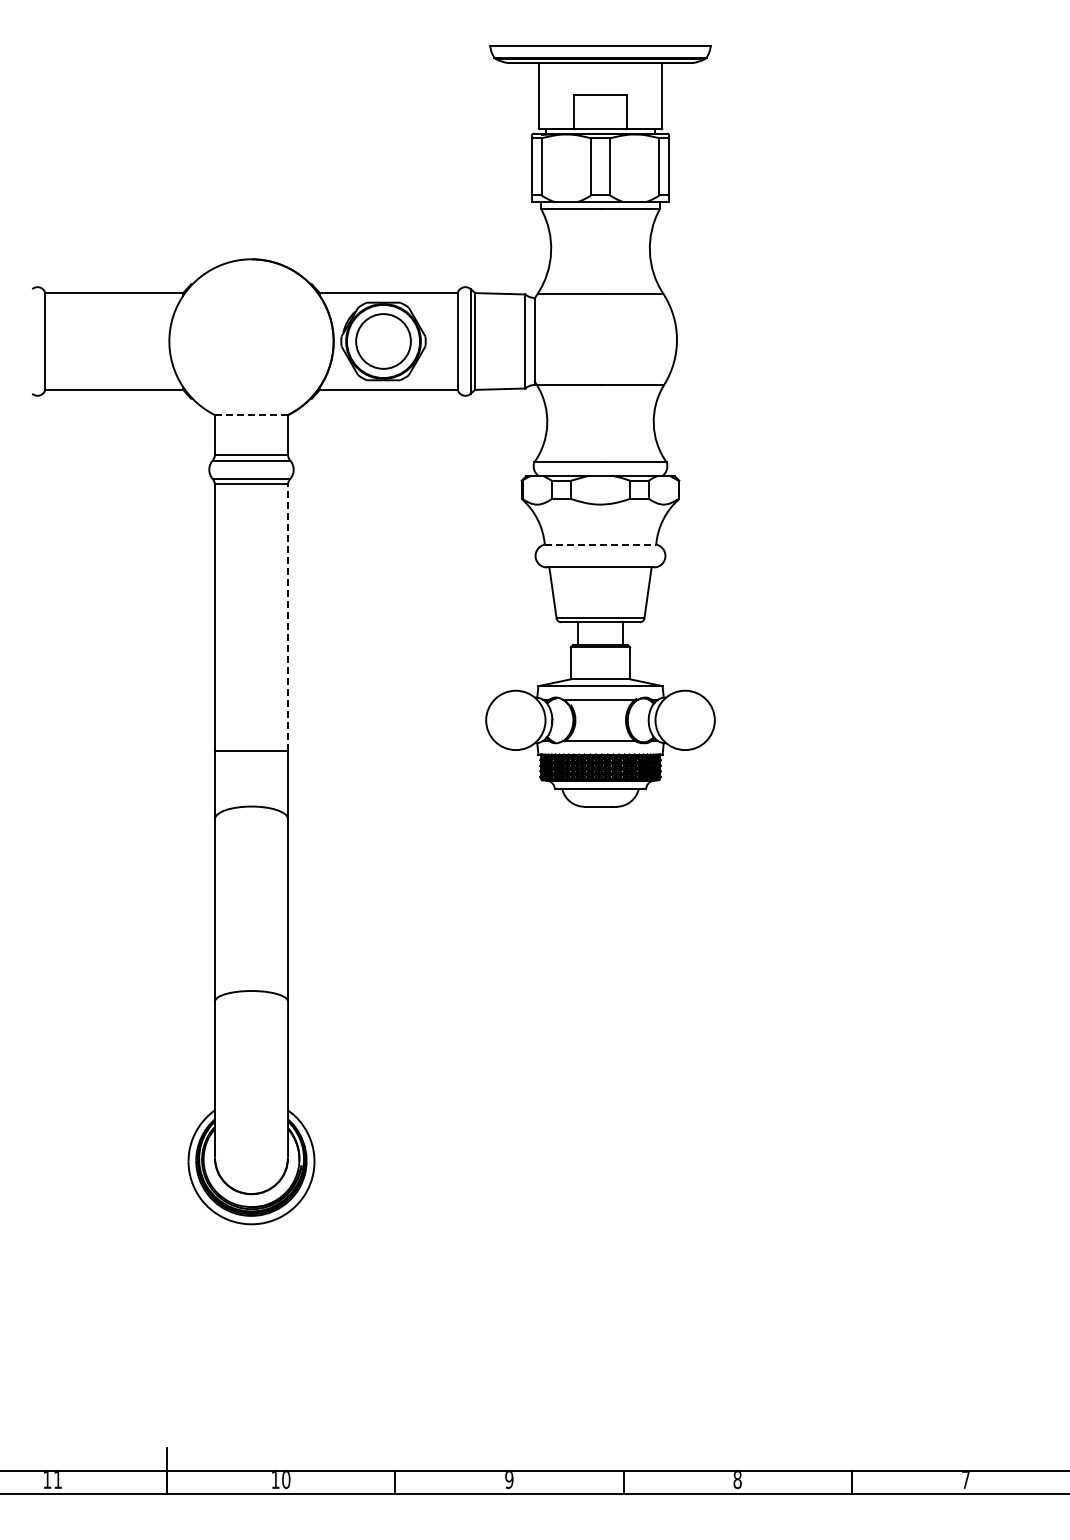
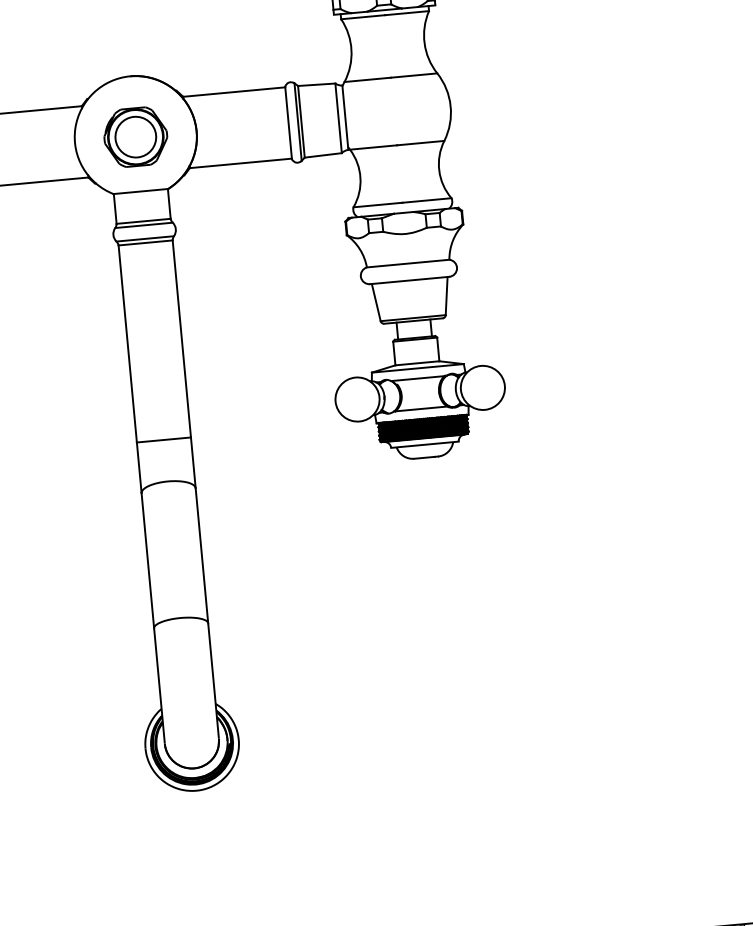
part: (383, 341) -> (135, 137), moved
line: (251, 414) -> (140, 191), dashed -> solid
line: (600, 544) -> (408, 263), dashed -> solid
line: (288, 616) -> (182, 338), dashed -> solid

